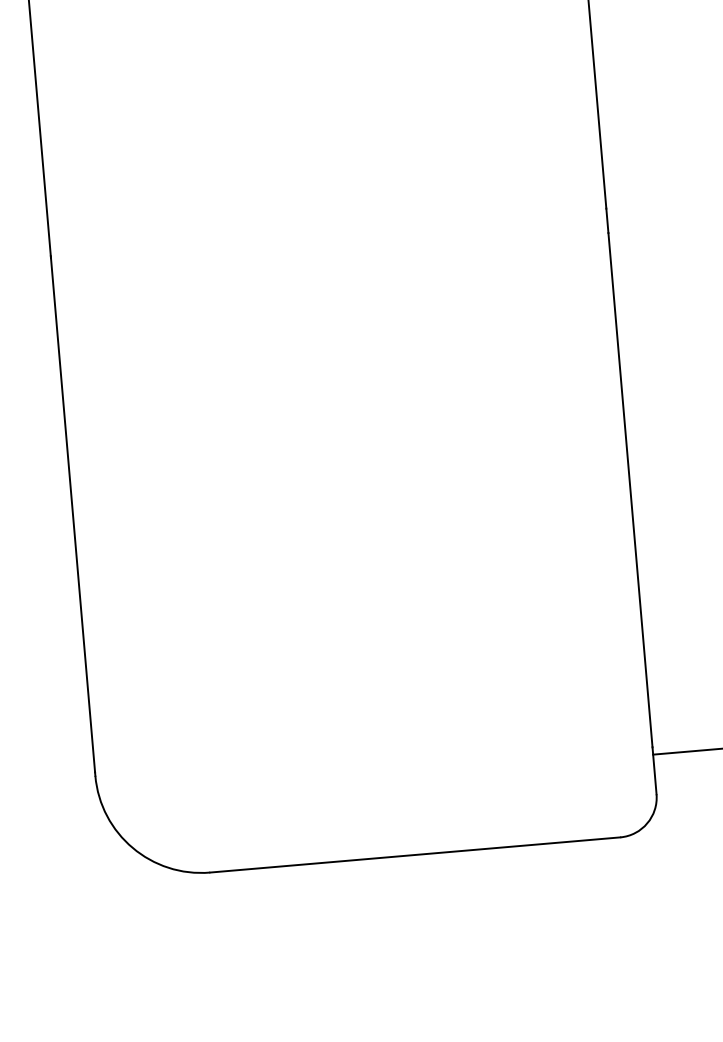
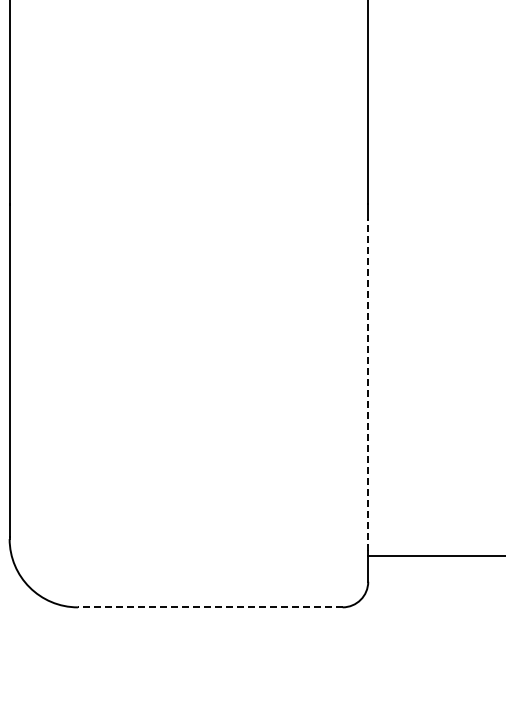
line: (630, 490) -> (368, 385), solid -> dashed
line: (414, 855) -> (209, 607), solid -> dashed

